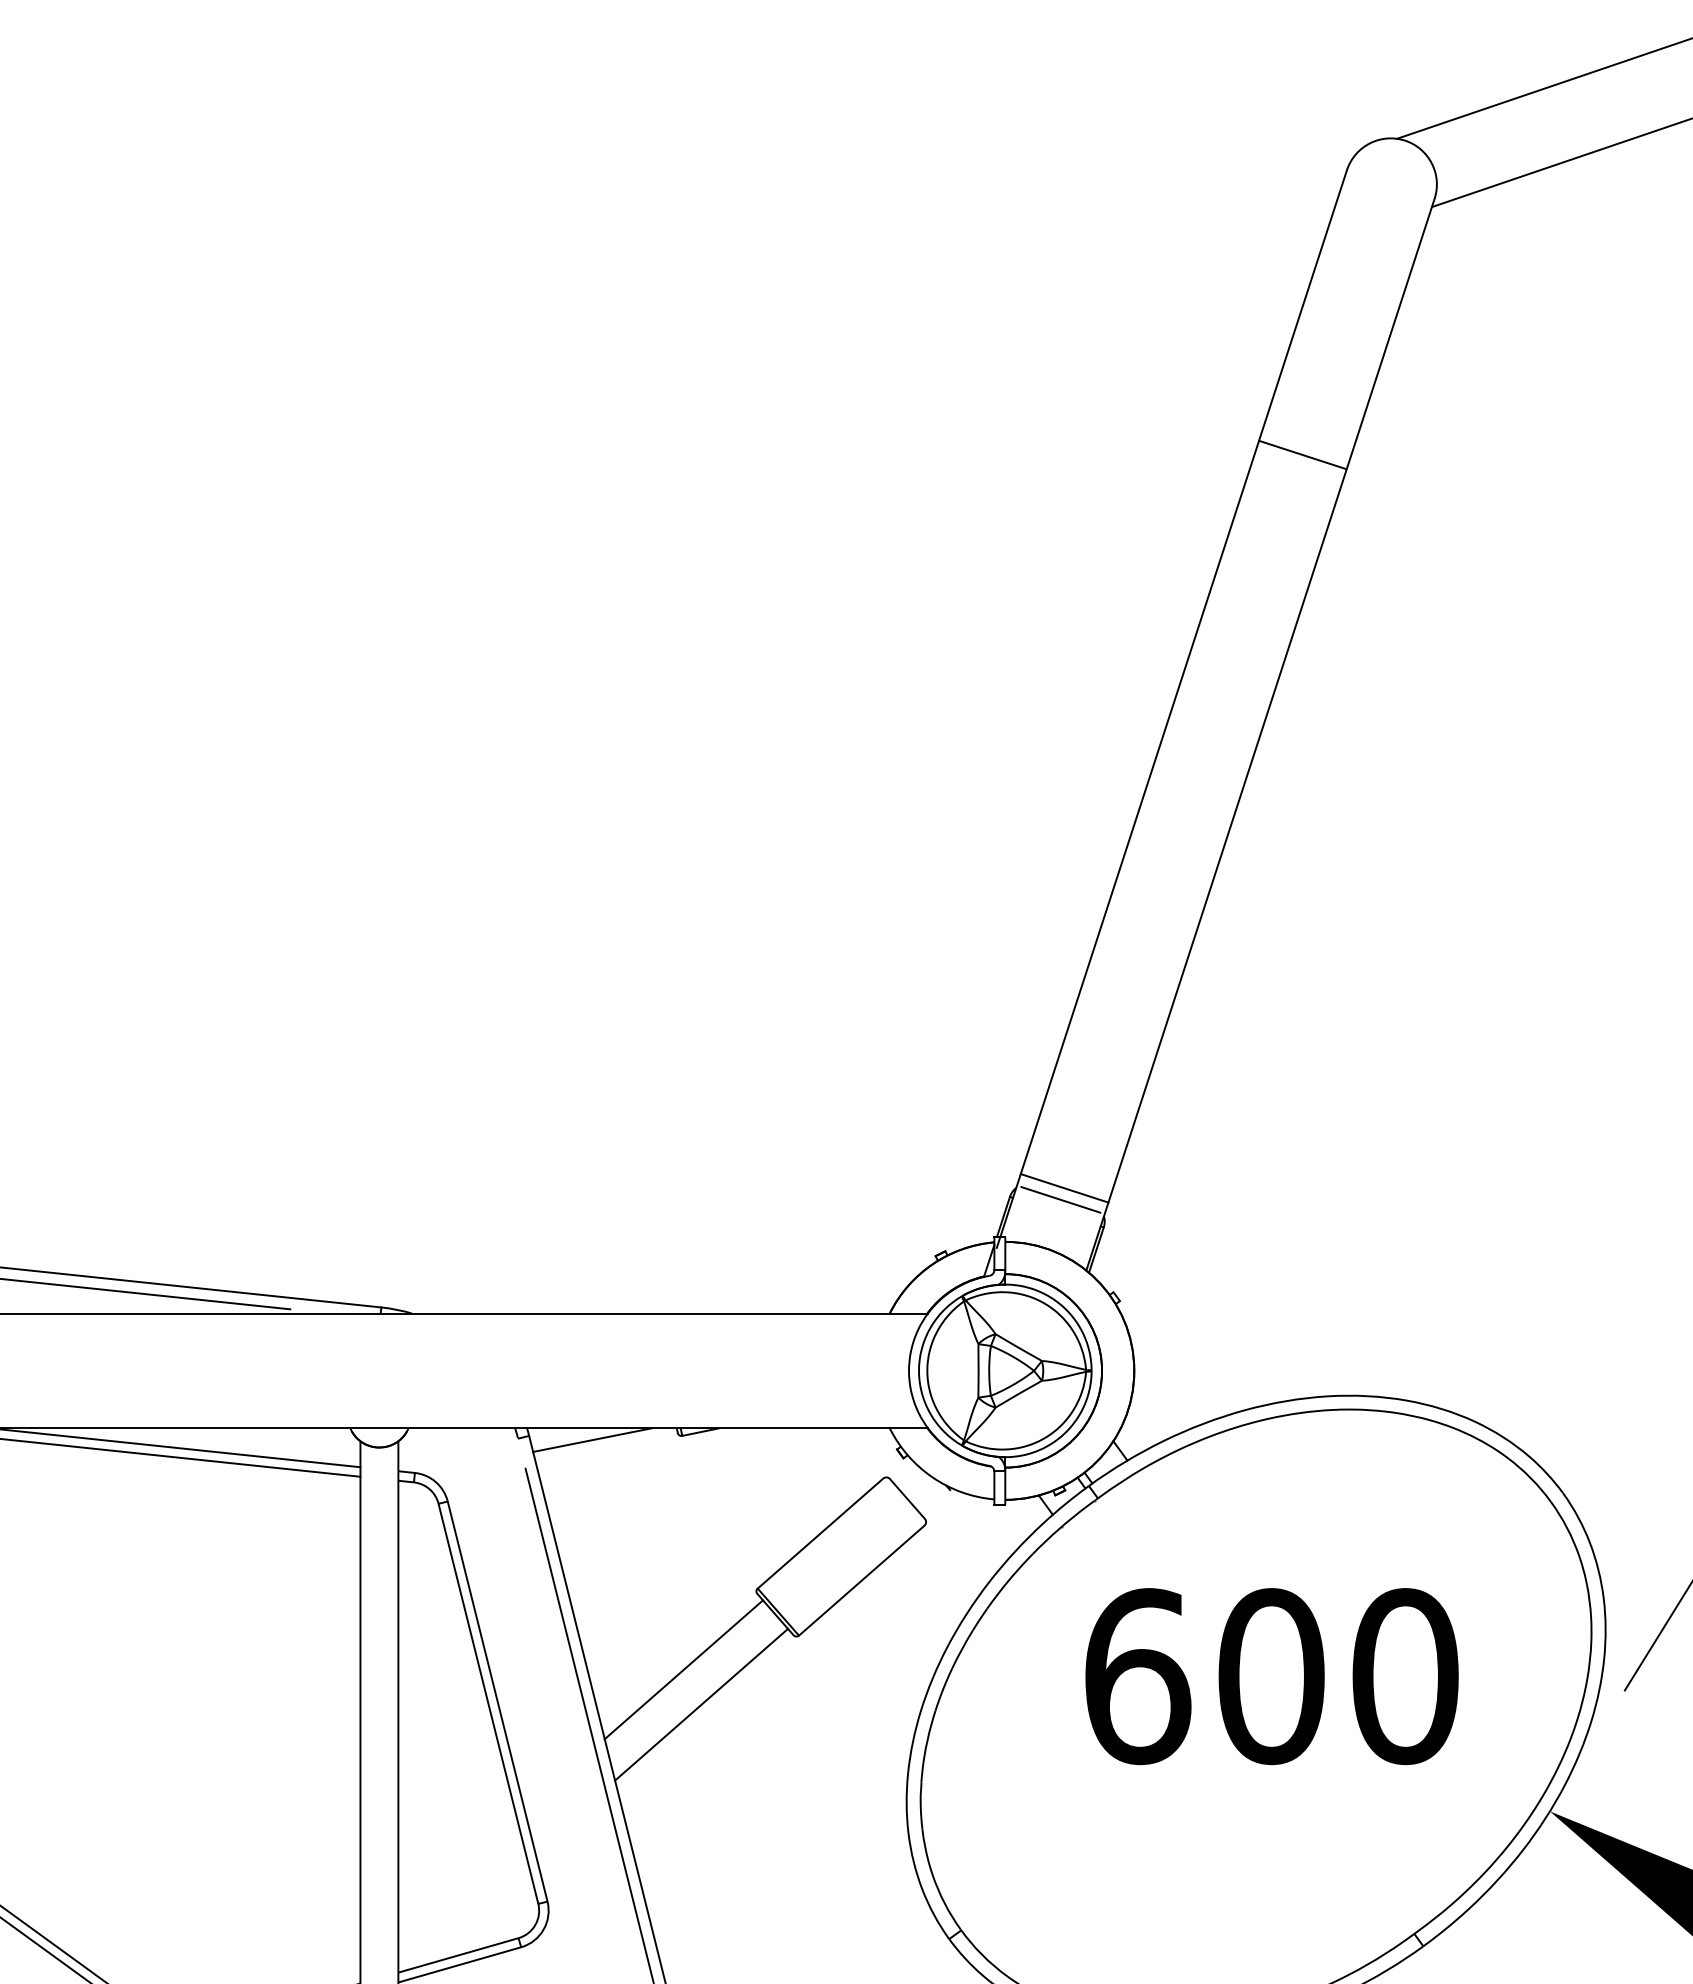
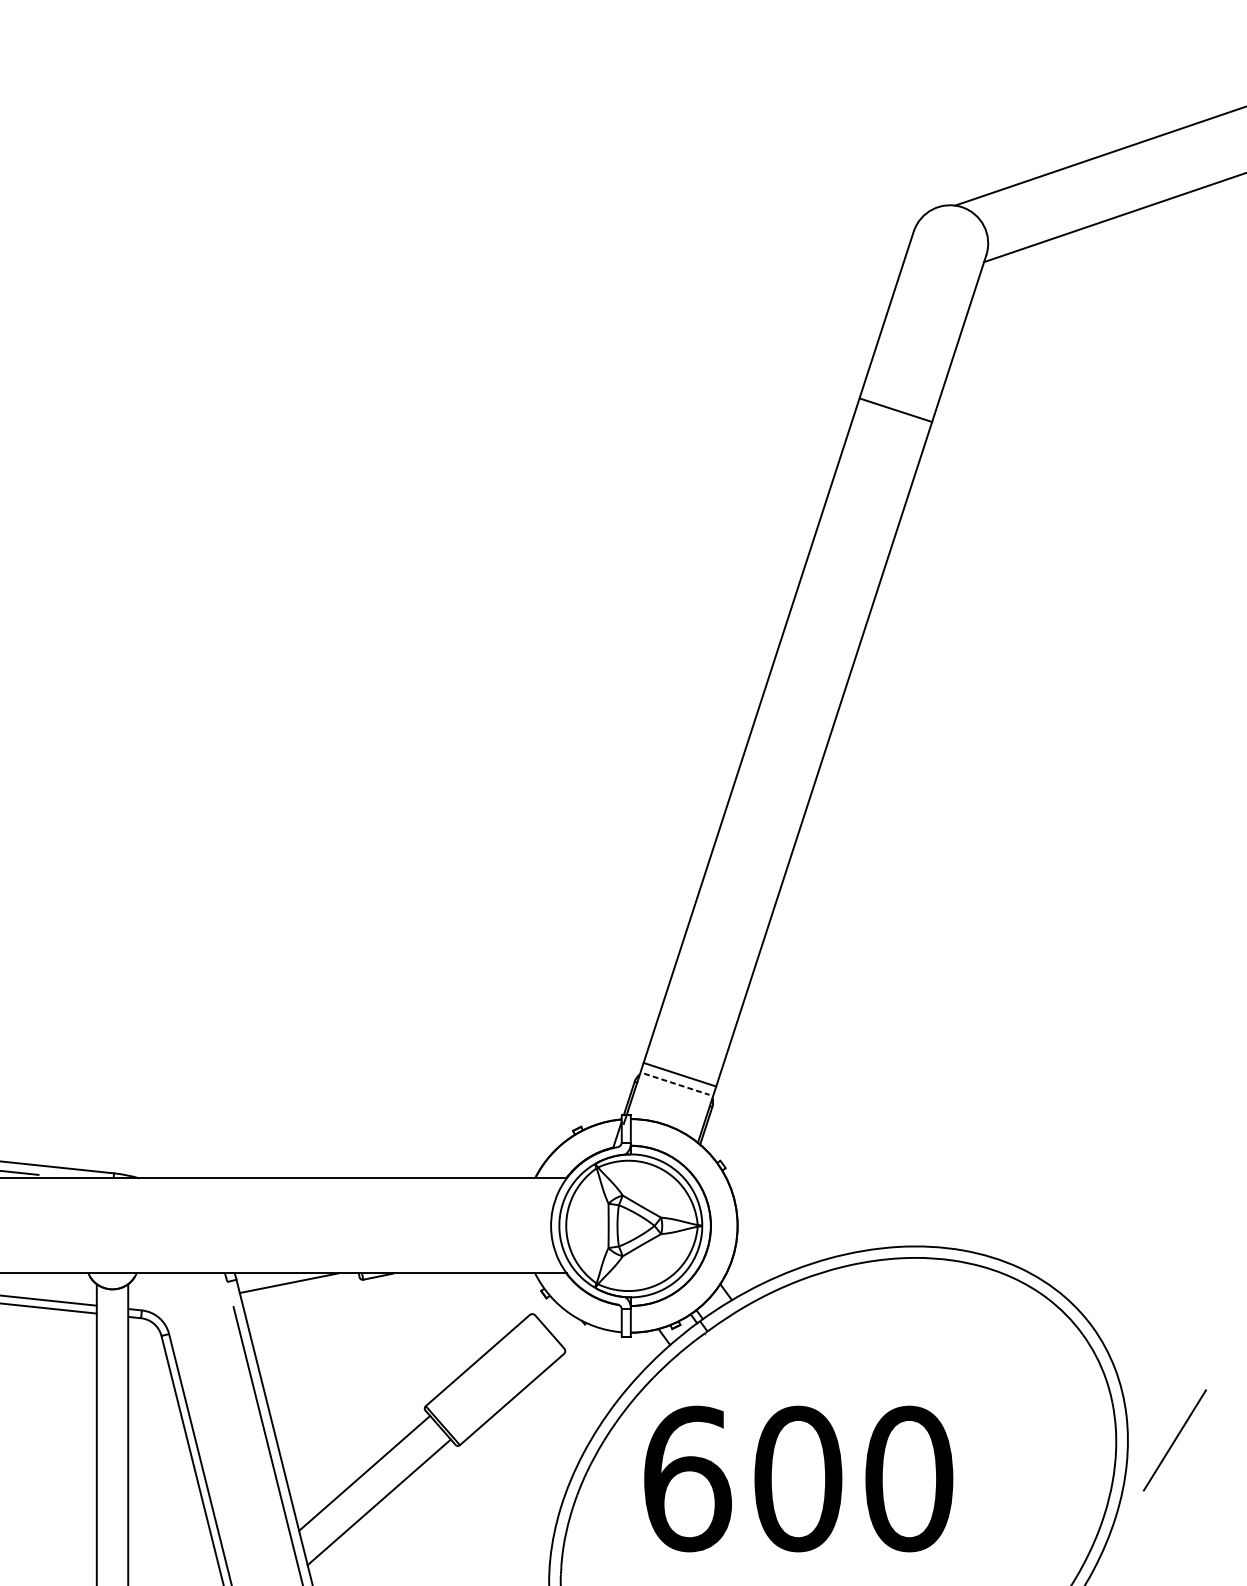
line: (1302, 455) -> (895, 410), moved
line: (1061, 1200) -> (677, 1084), solid -> dashed
text: (1271, 1676) -> (798, 1478), moved

